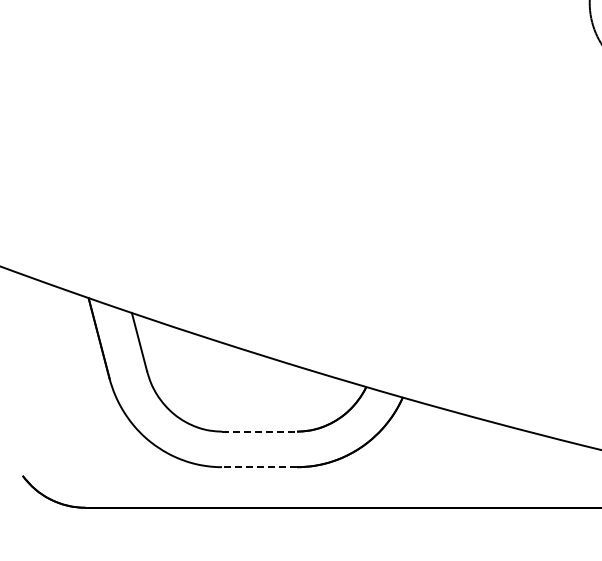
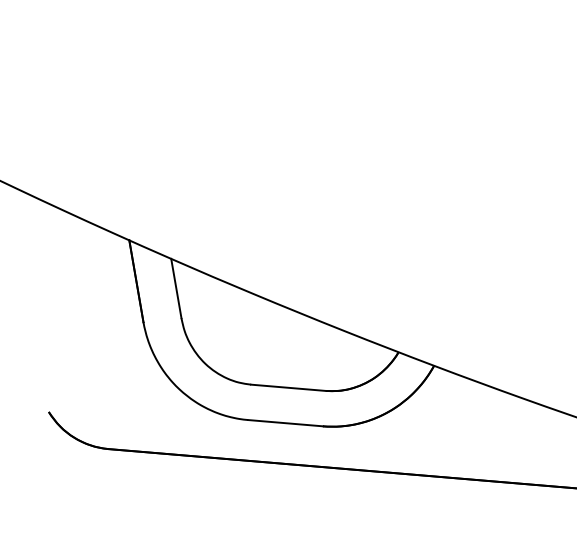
line: (260, 431) -> (289, 387), dashed -> solid
line: (259, 467) -> (285, 423), dashed -> solid

